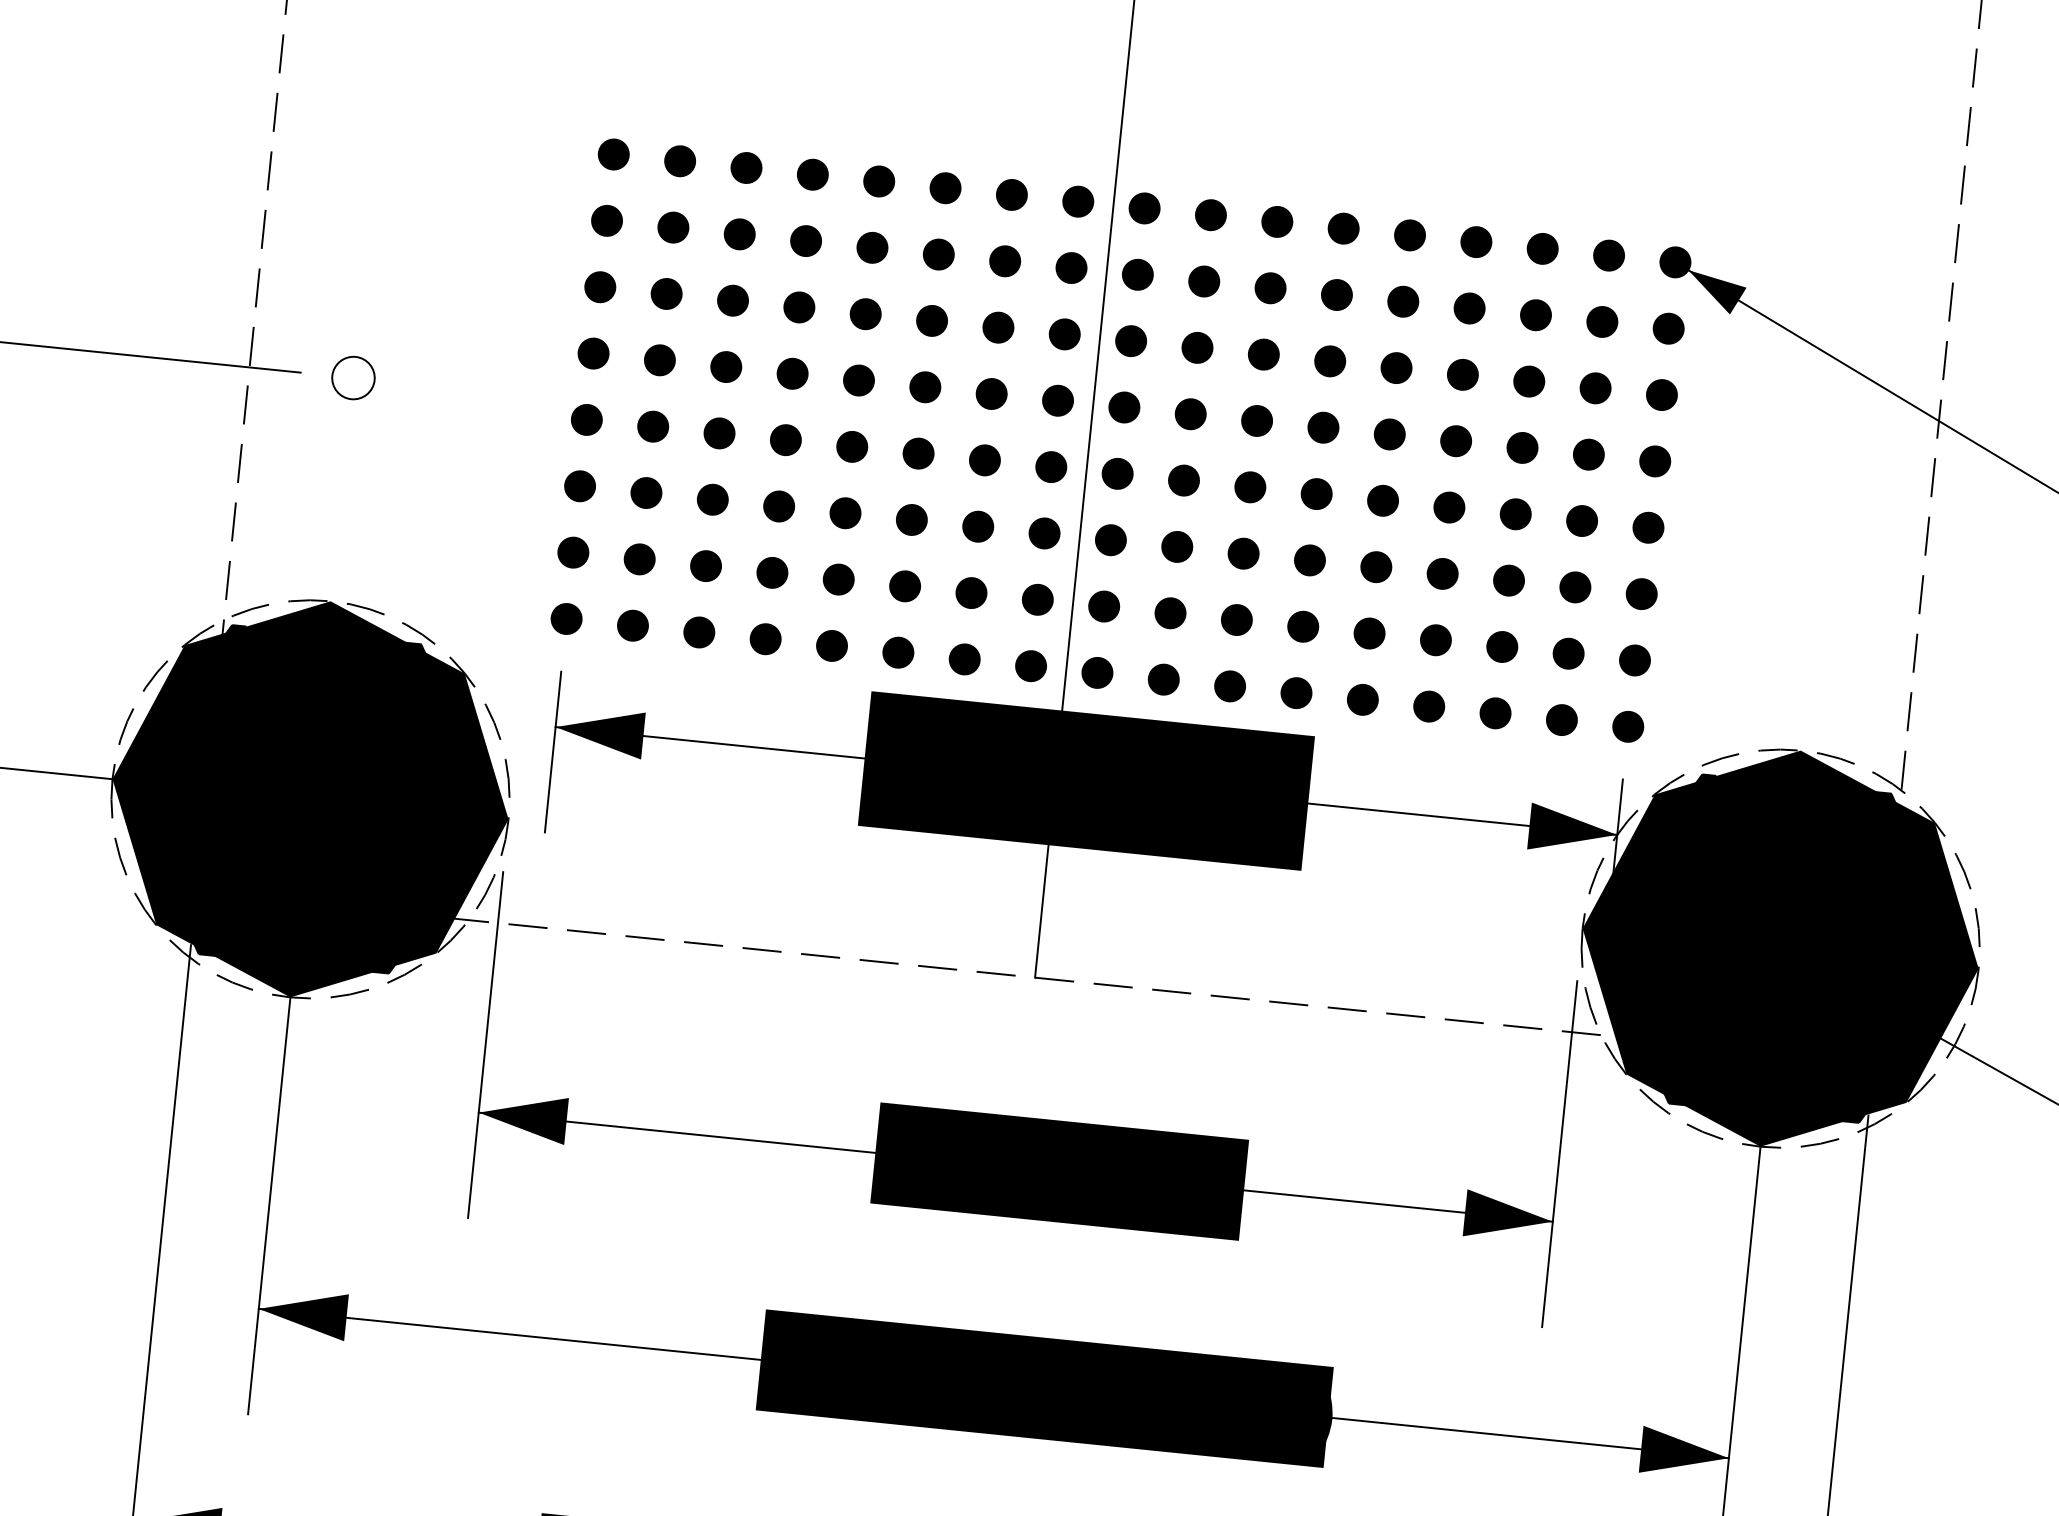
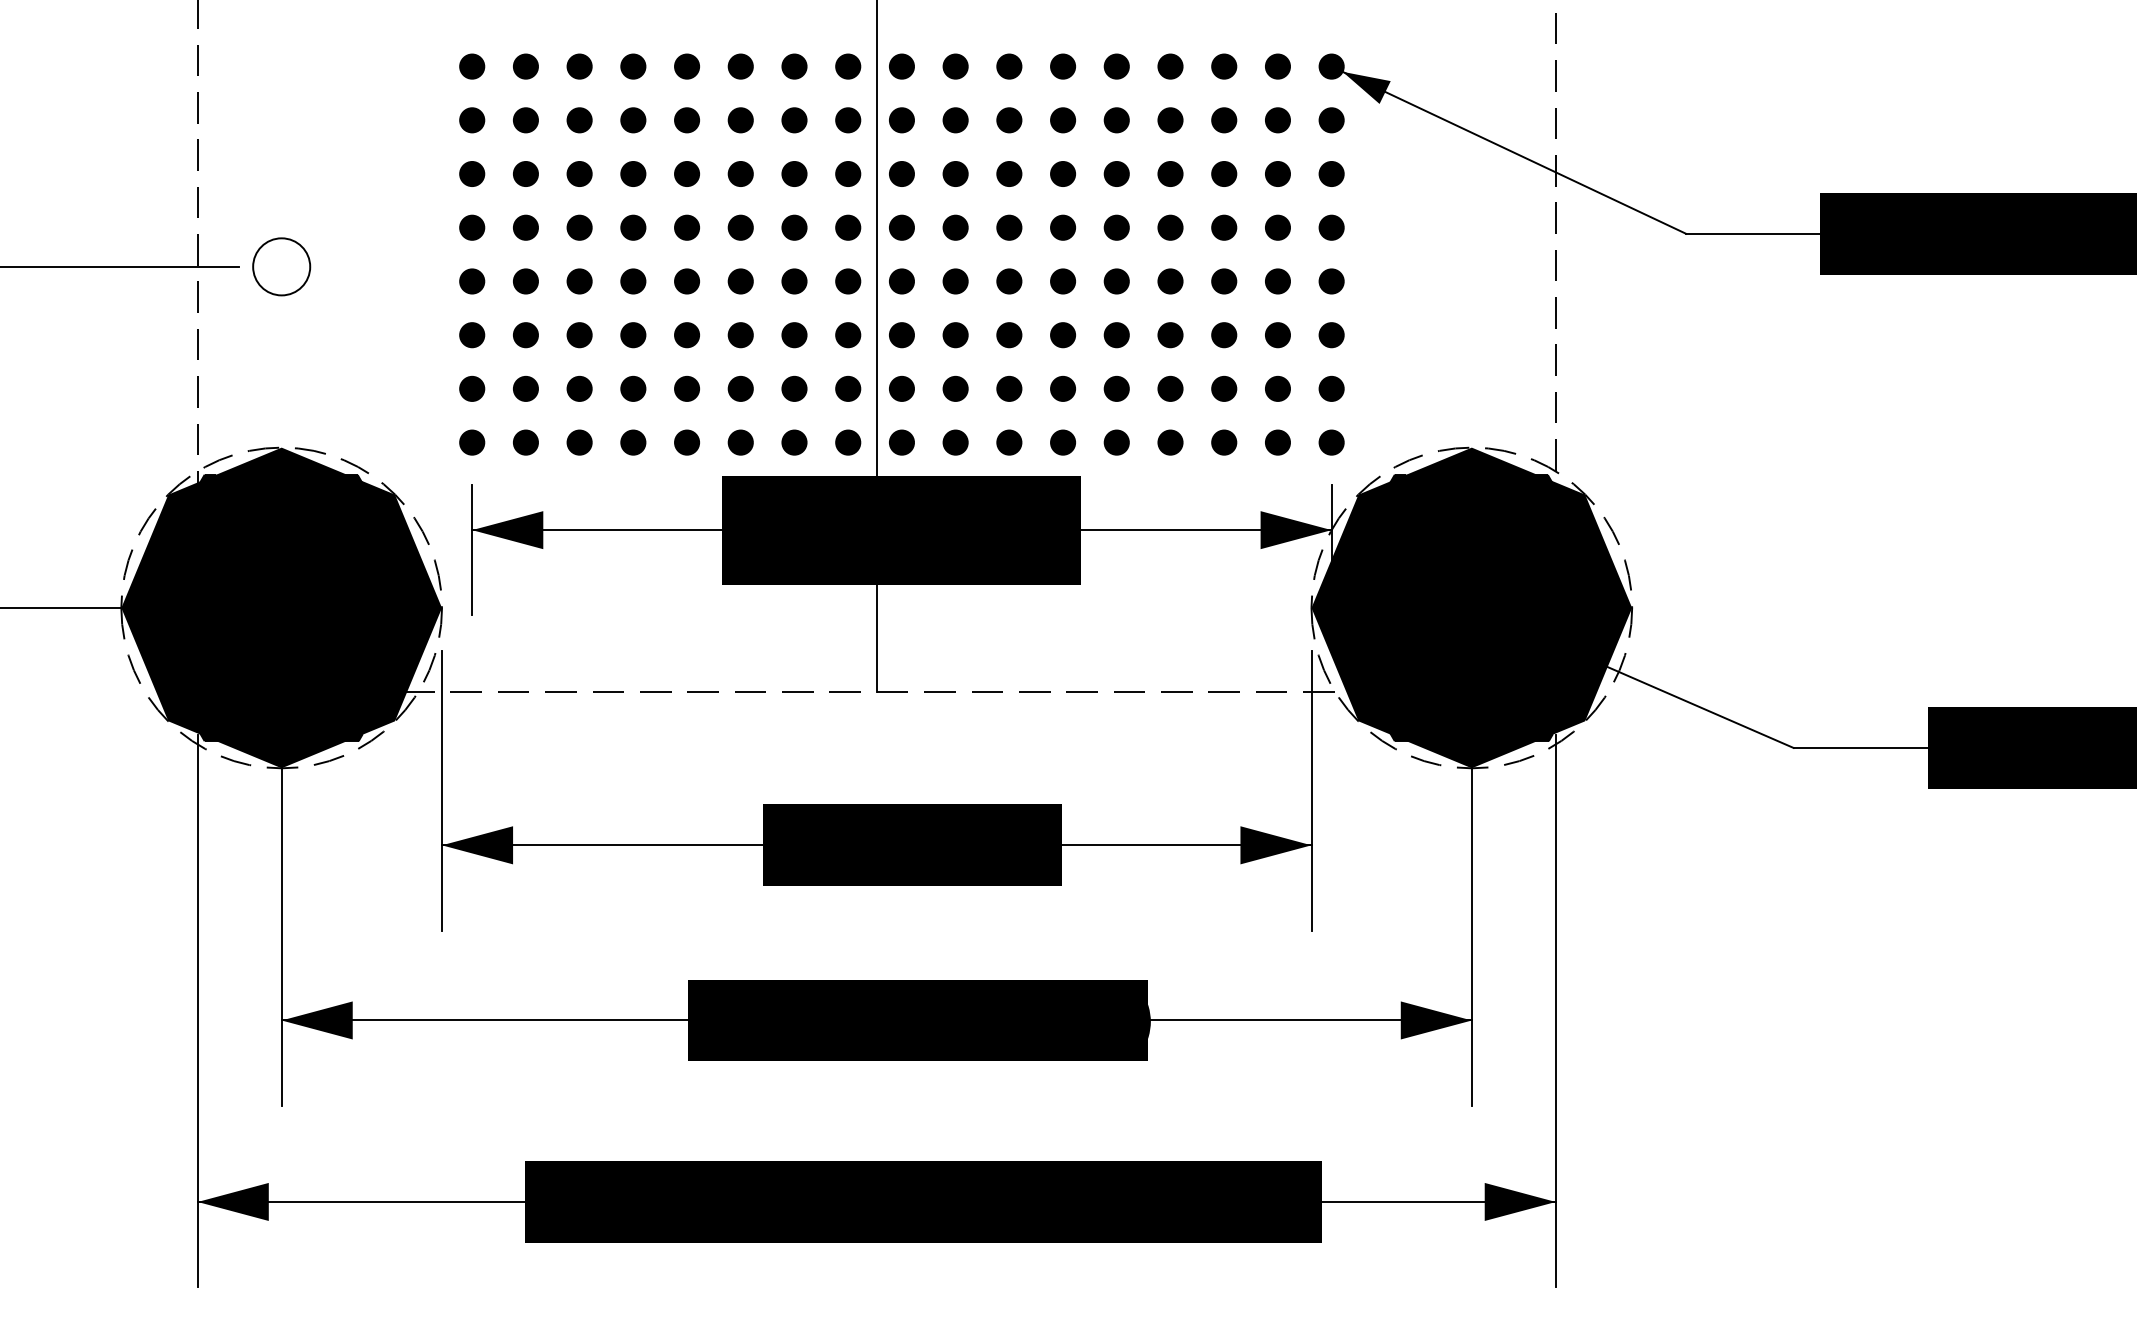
circle: (353, 377) -> (281, 266), size x1.67

